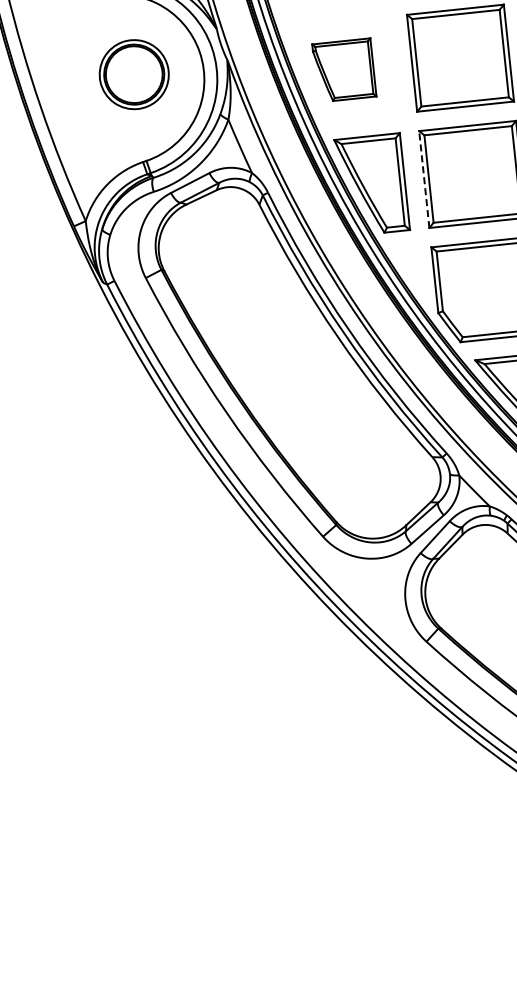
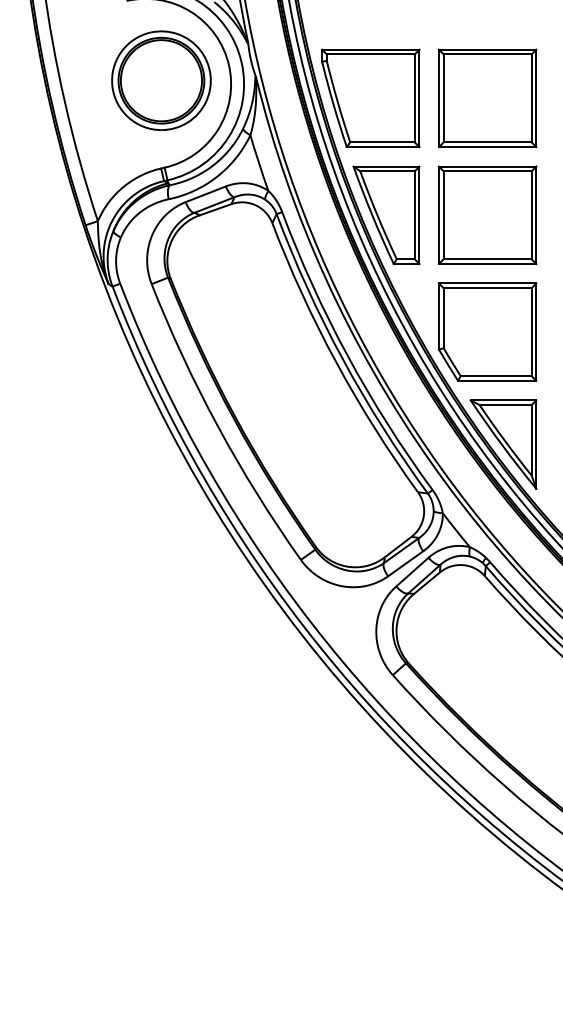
part: (344, 70) -> (370, 98), size x1.67
part: (134, 74) -> (161, 80), size x1.43
line: (423, 179) -> (438, 215), dashed -> solid

